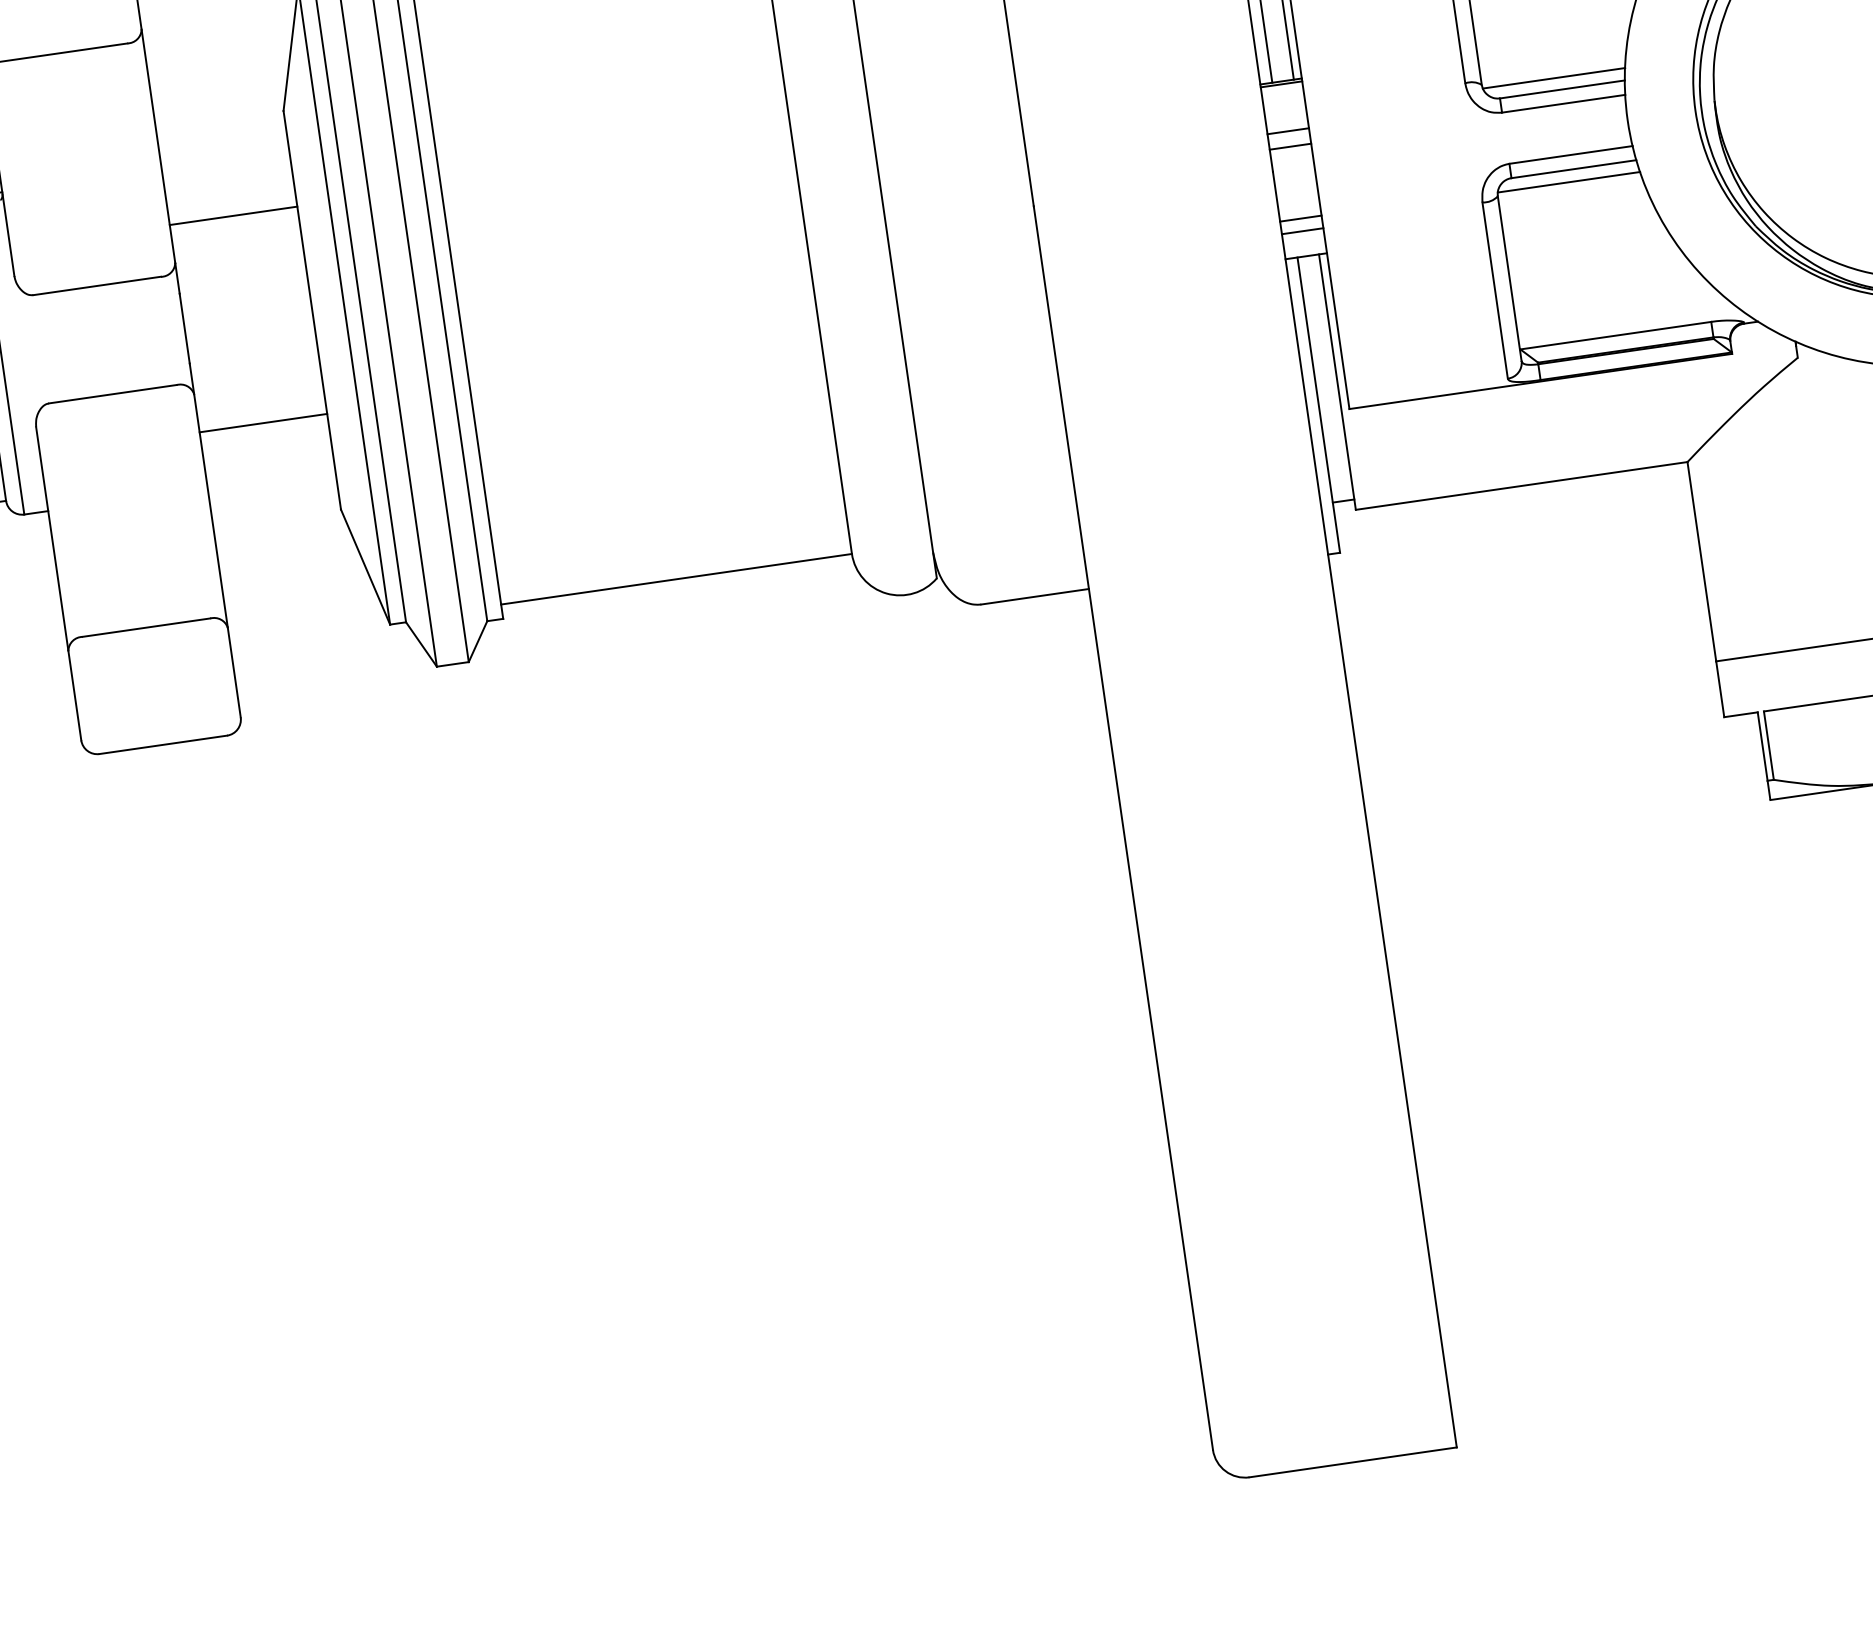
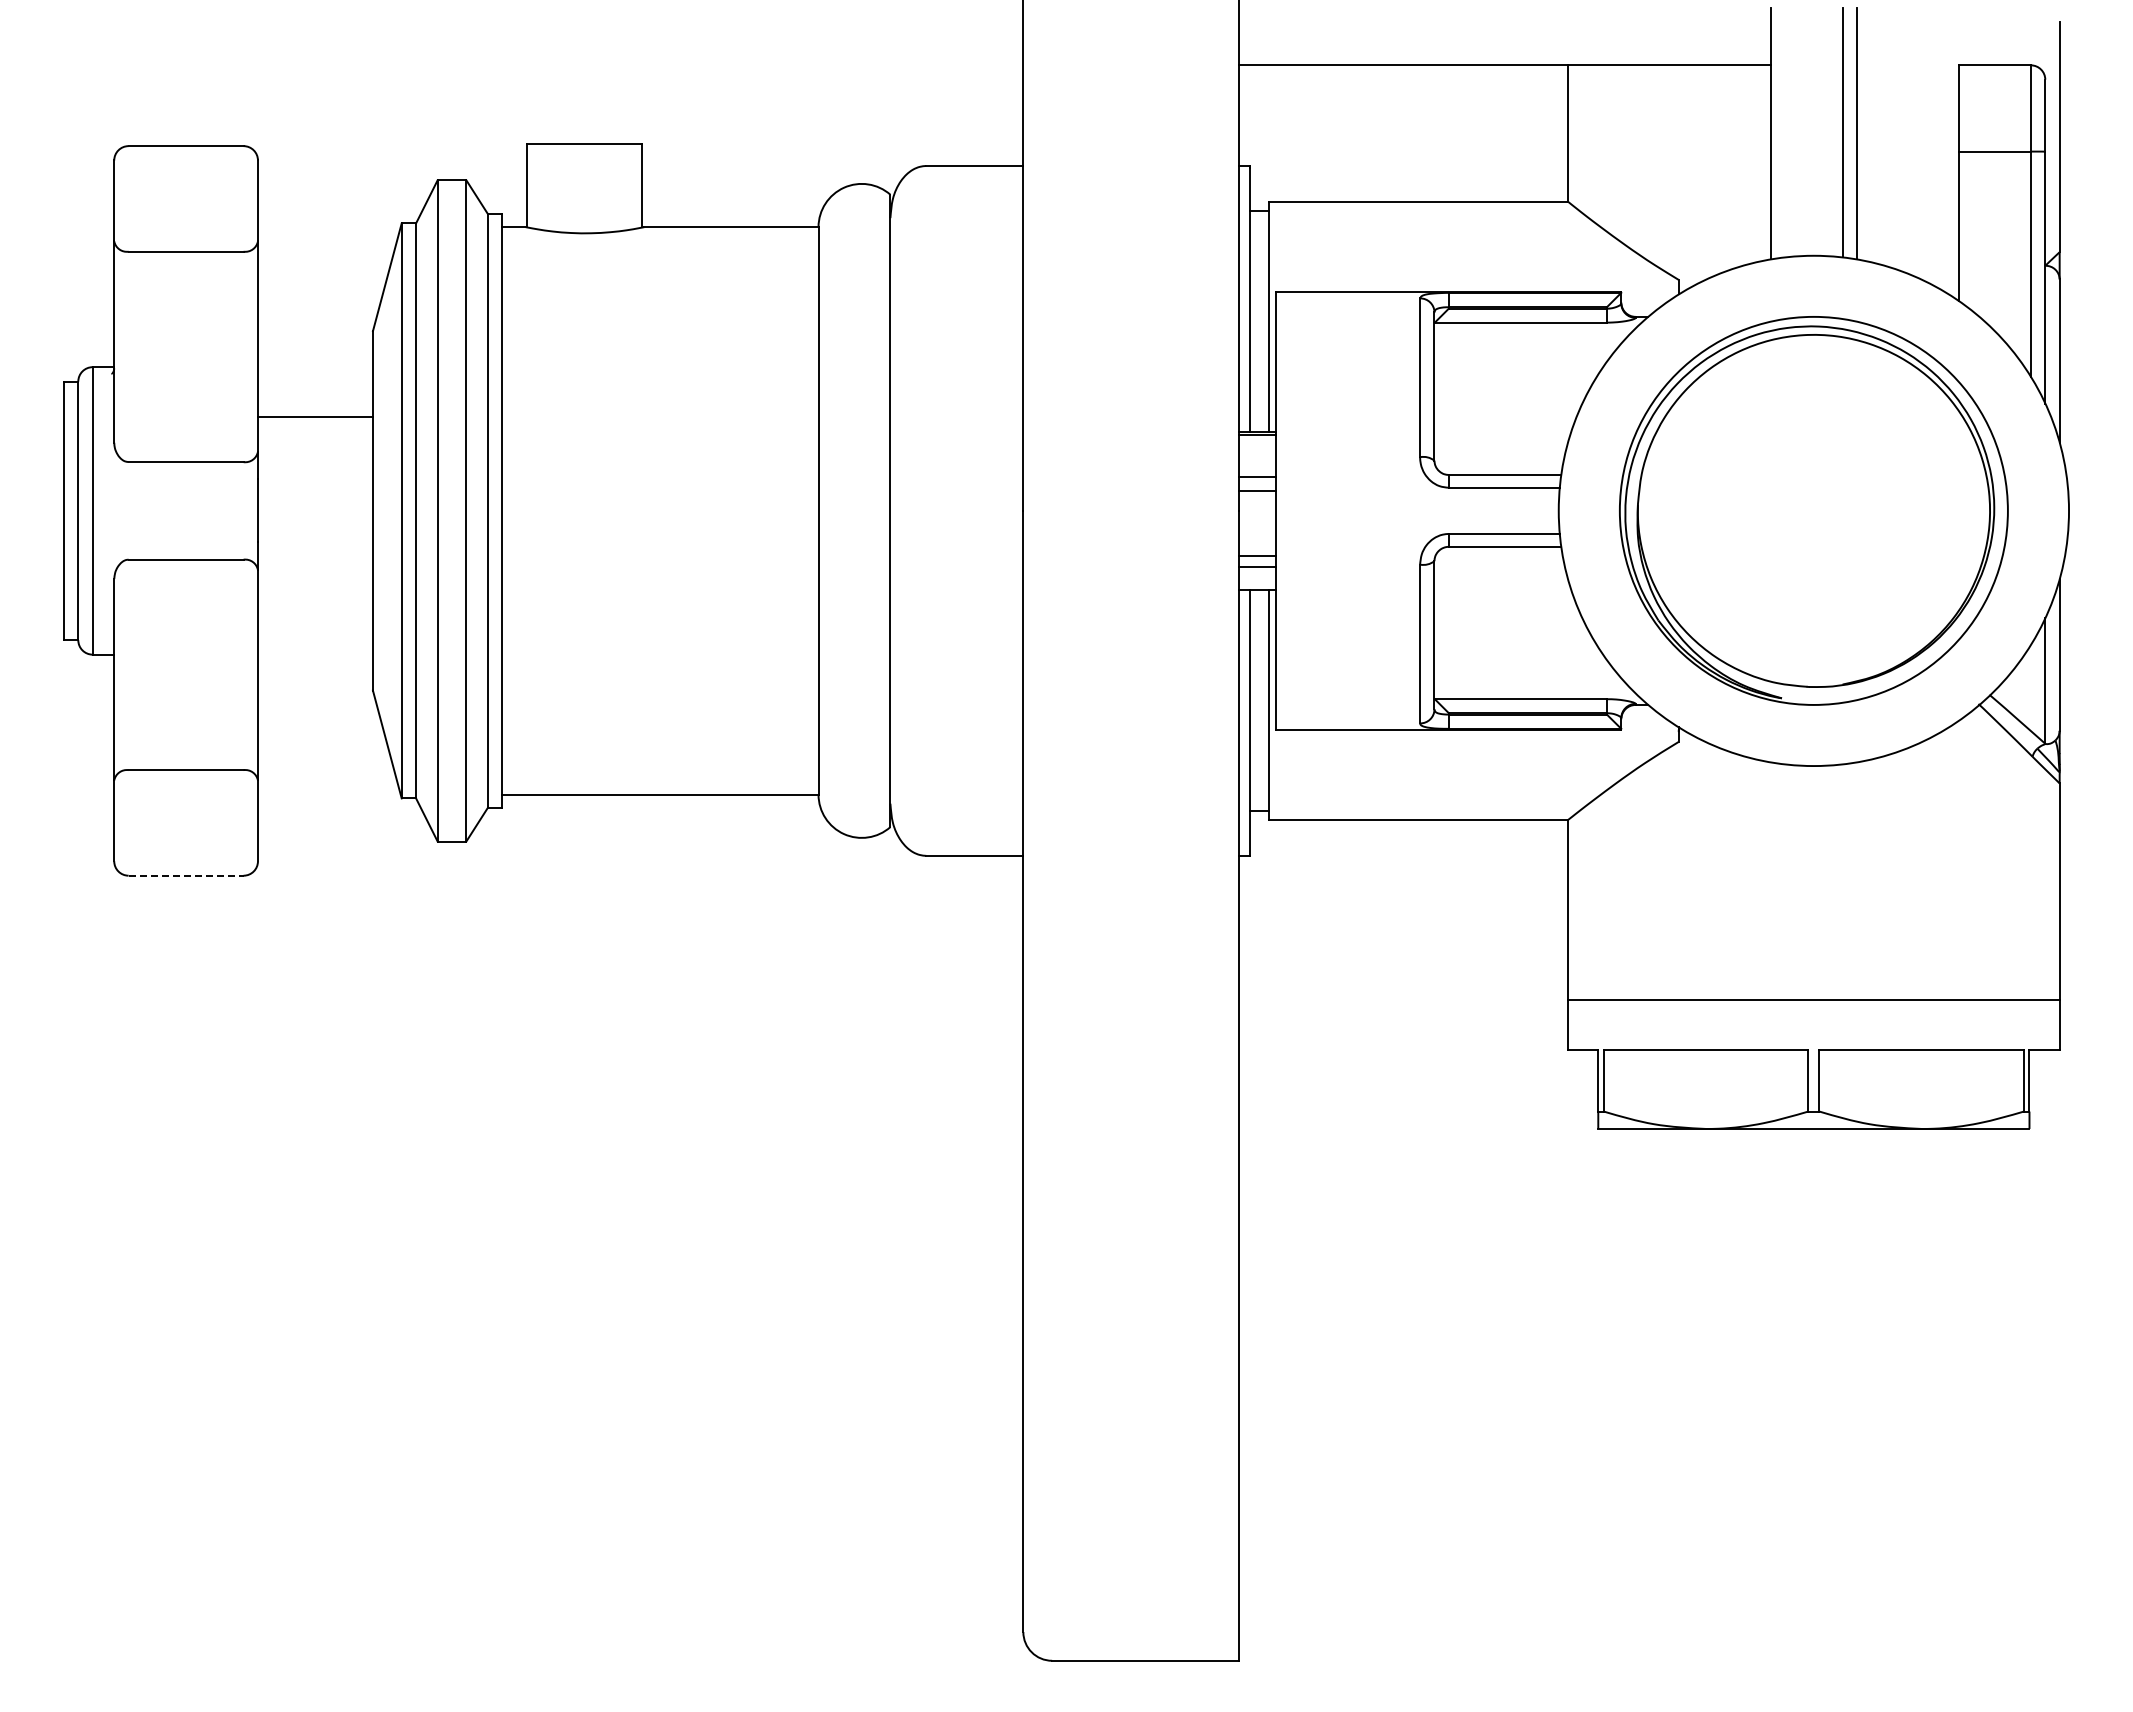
line: (1553, 78) -> (1498, 464), removed
line: (1568, 182) -> (1498, 557), removed
line: (262, 423) -> (314, 604), removed
line: (163, 744) -> (186, 875), solid -> dashed

